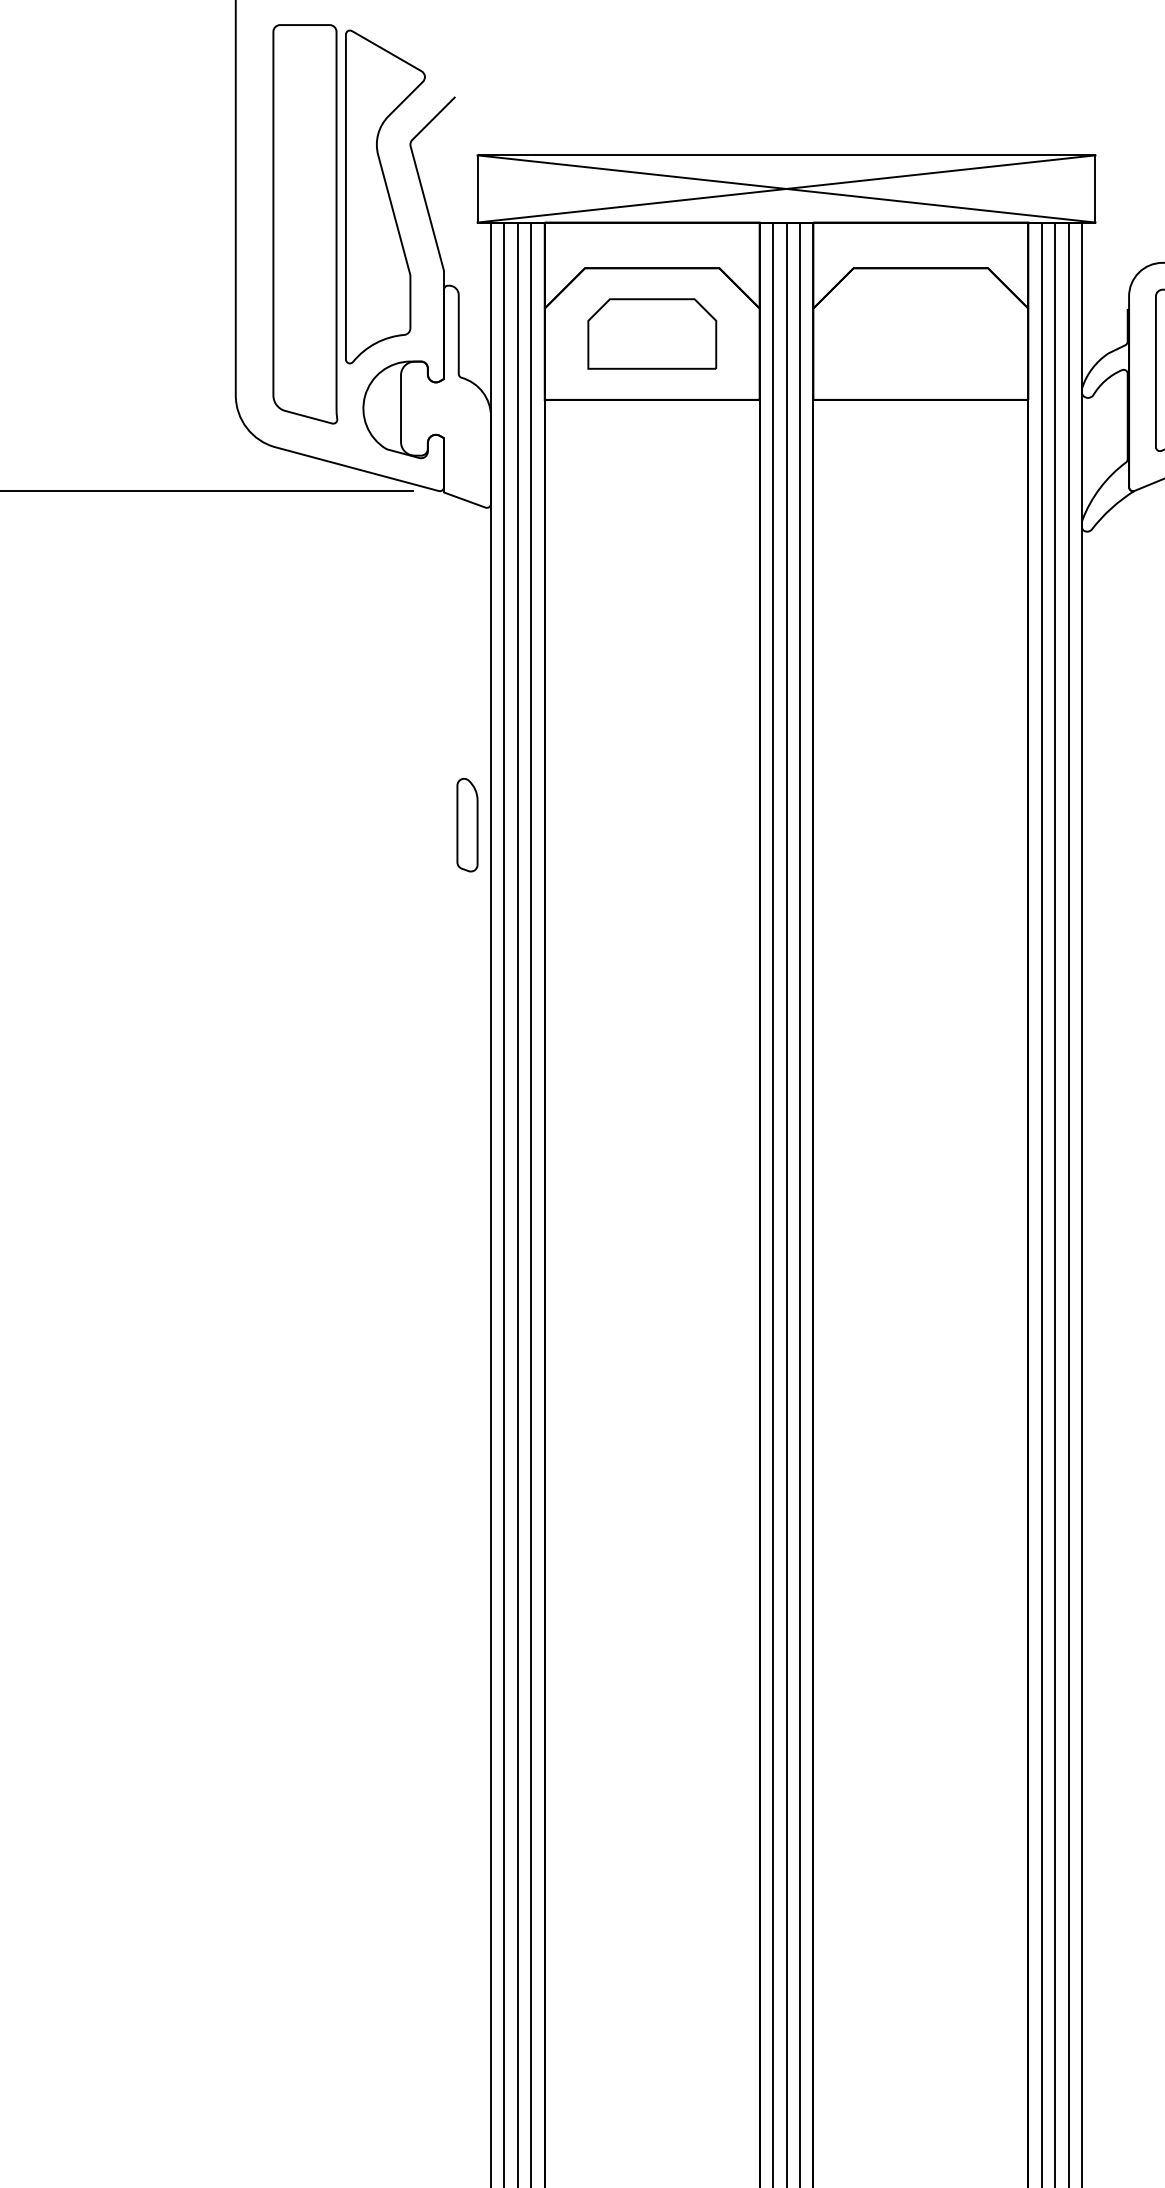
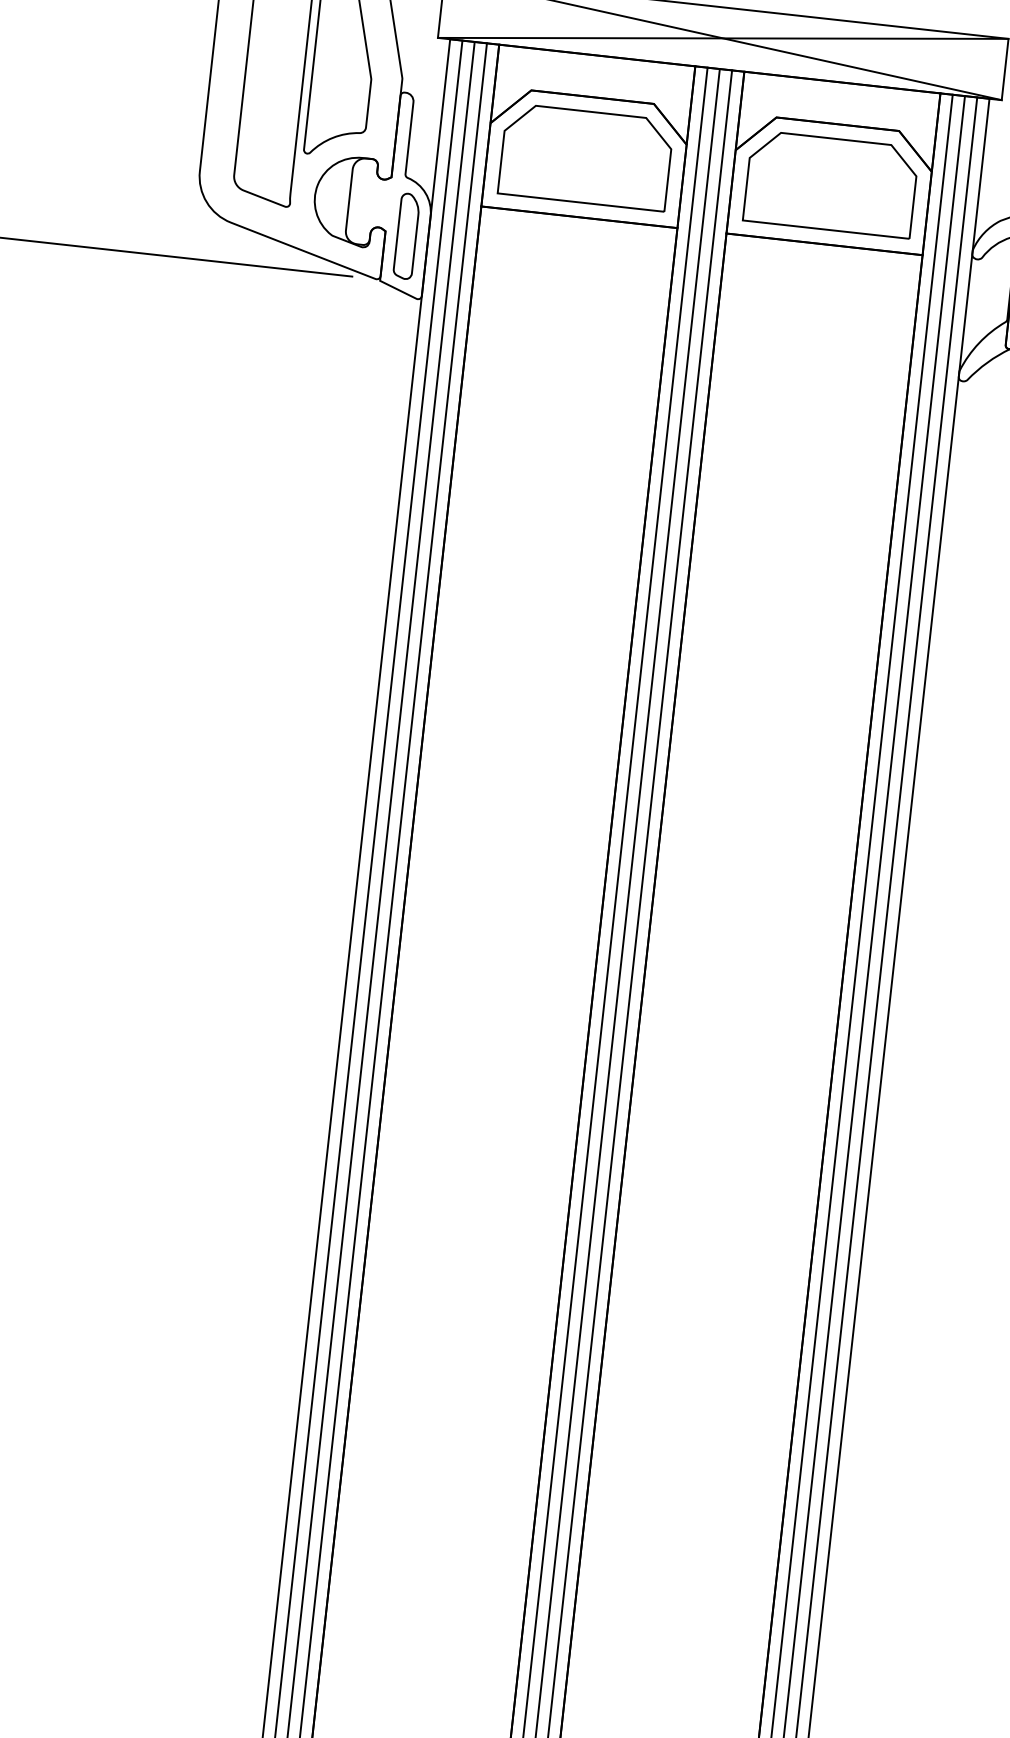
part: (652, 333) -> (586, 156), size x1.43
part: (920, 333) -> (830, 183), added
part: (467, 825) -> (406, 236), moved

